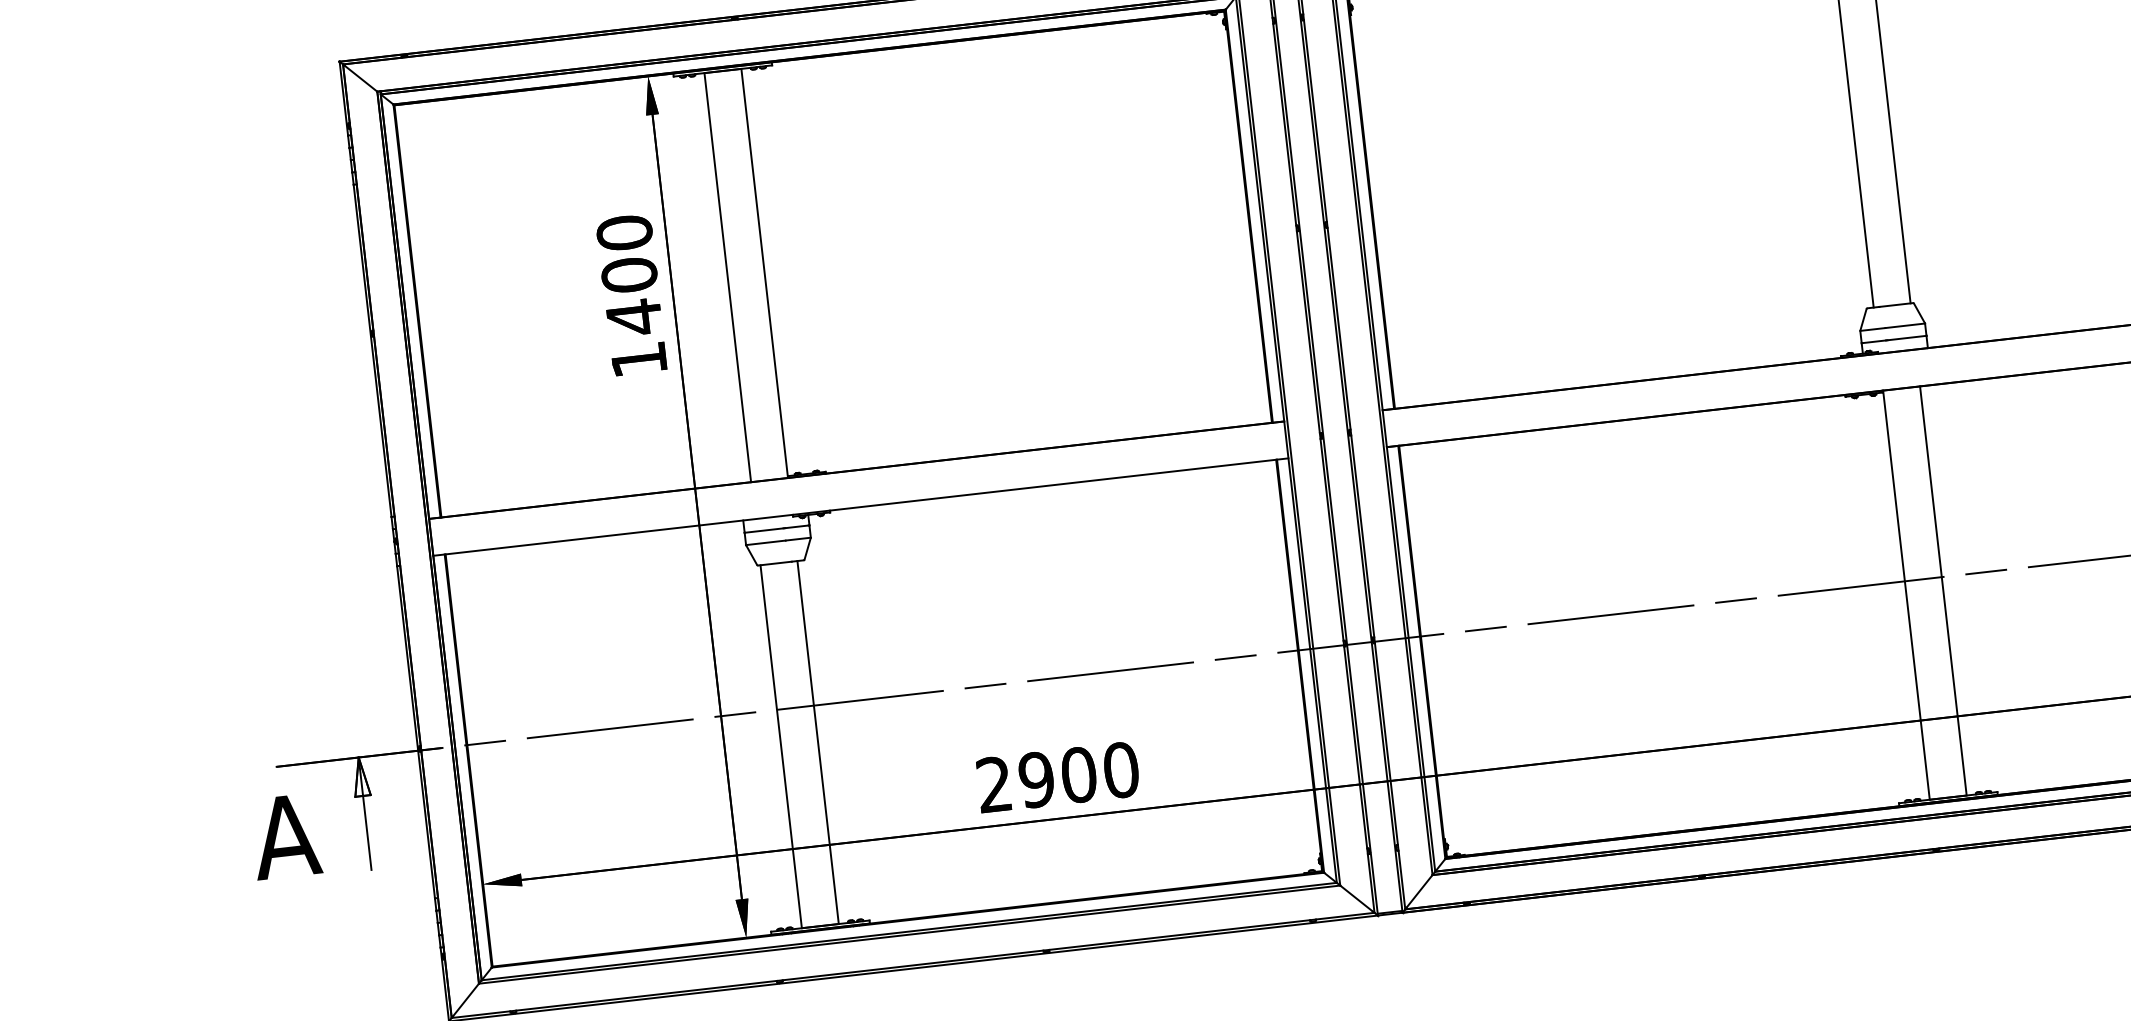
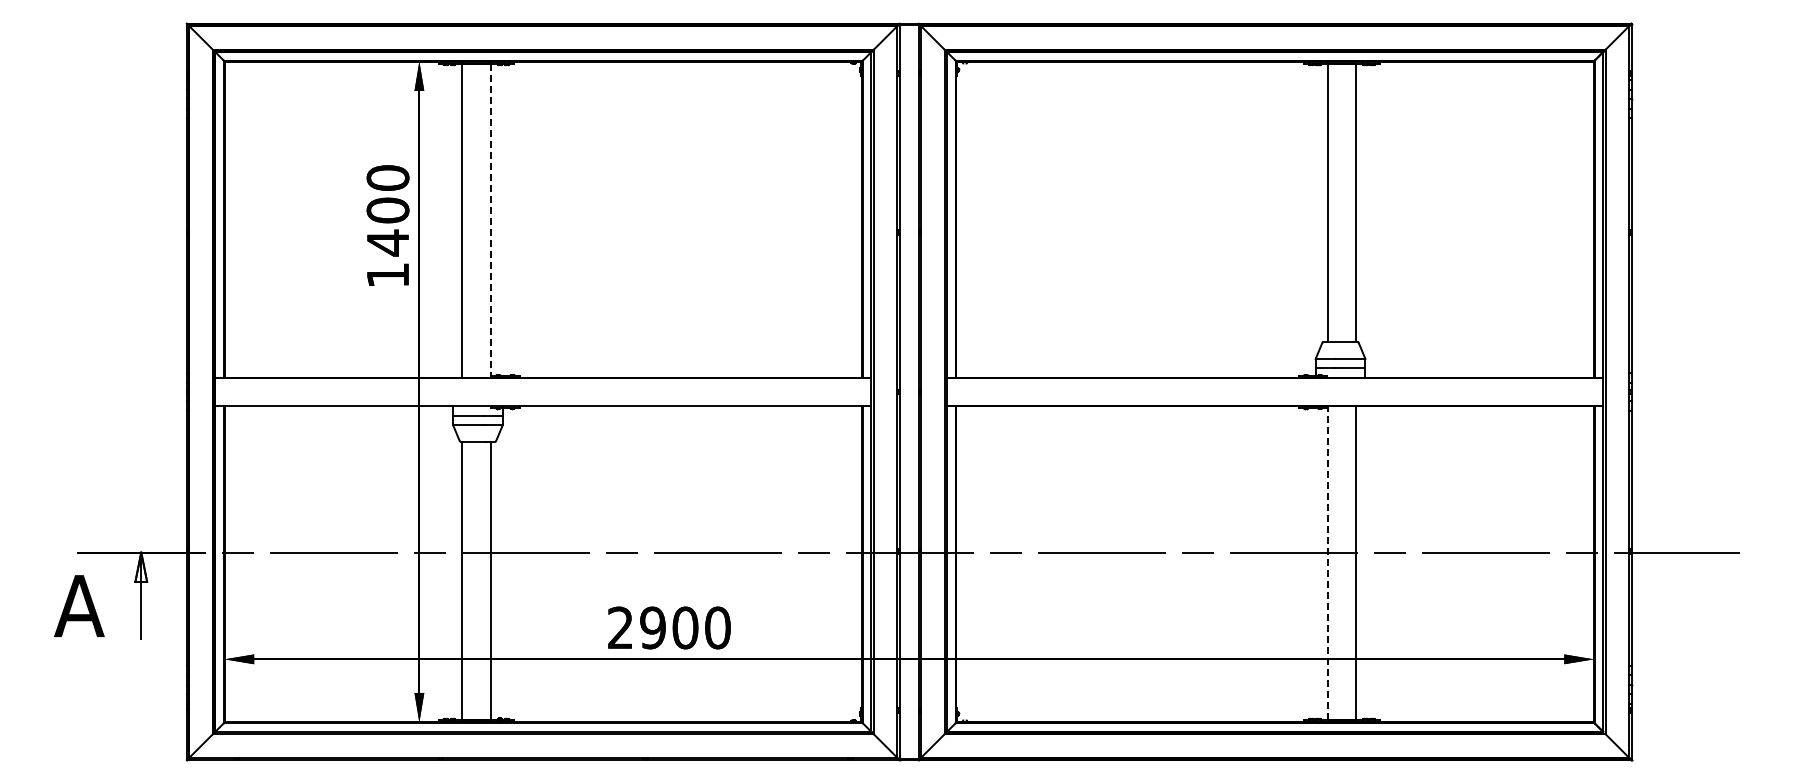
line: (764, 273) -> (490, 220), solid -> dashed
line: (1906, 595) -> (1327, 563), solid -> dashed

